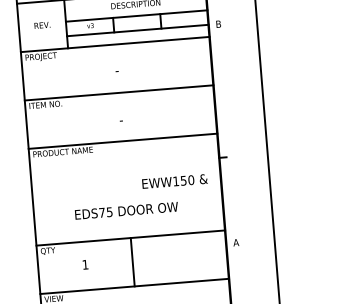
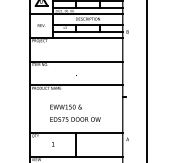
text: (173, 180) -> (65, 106), moved

